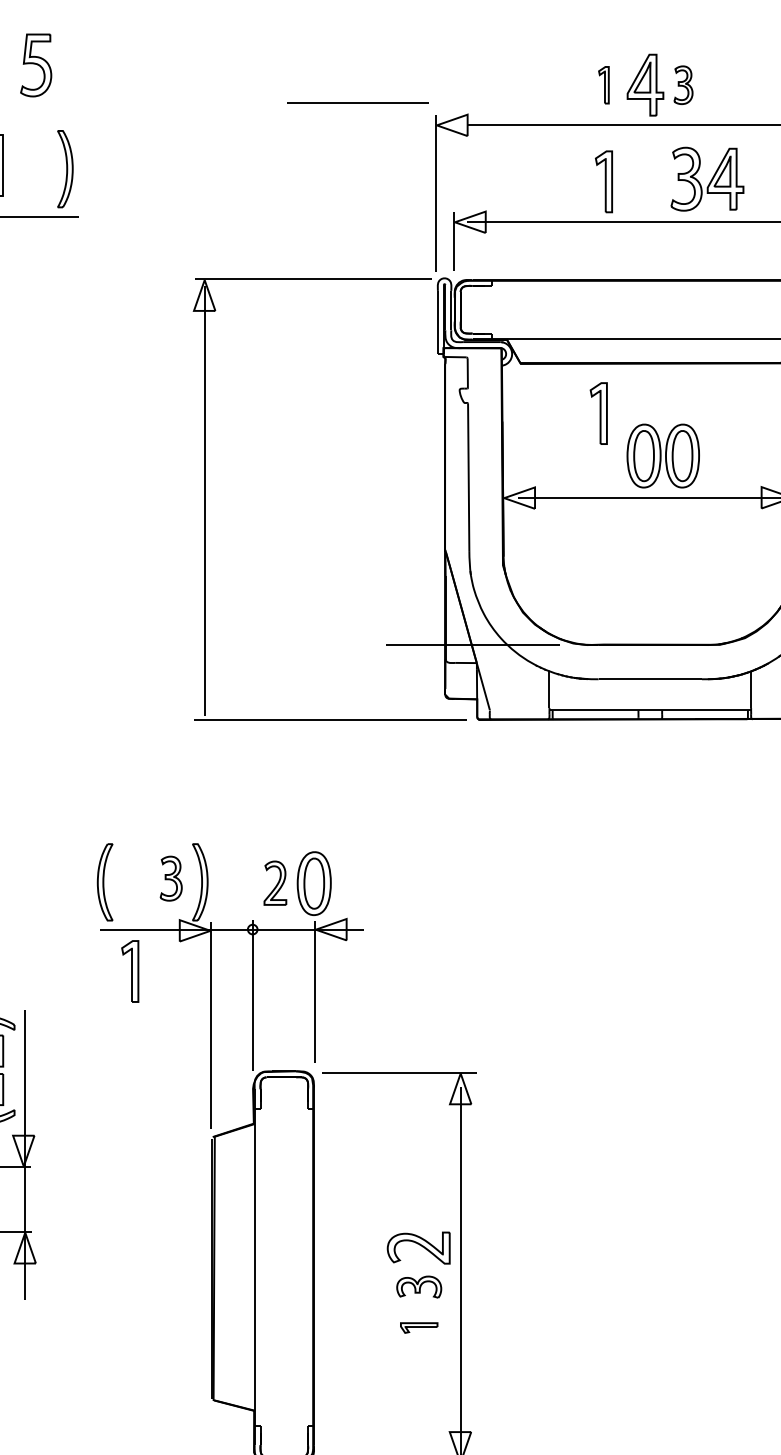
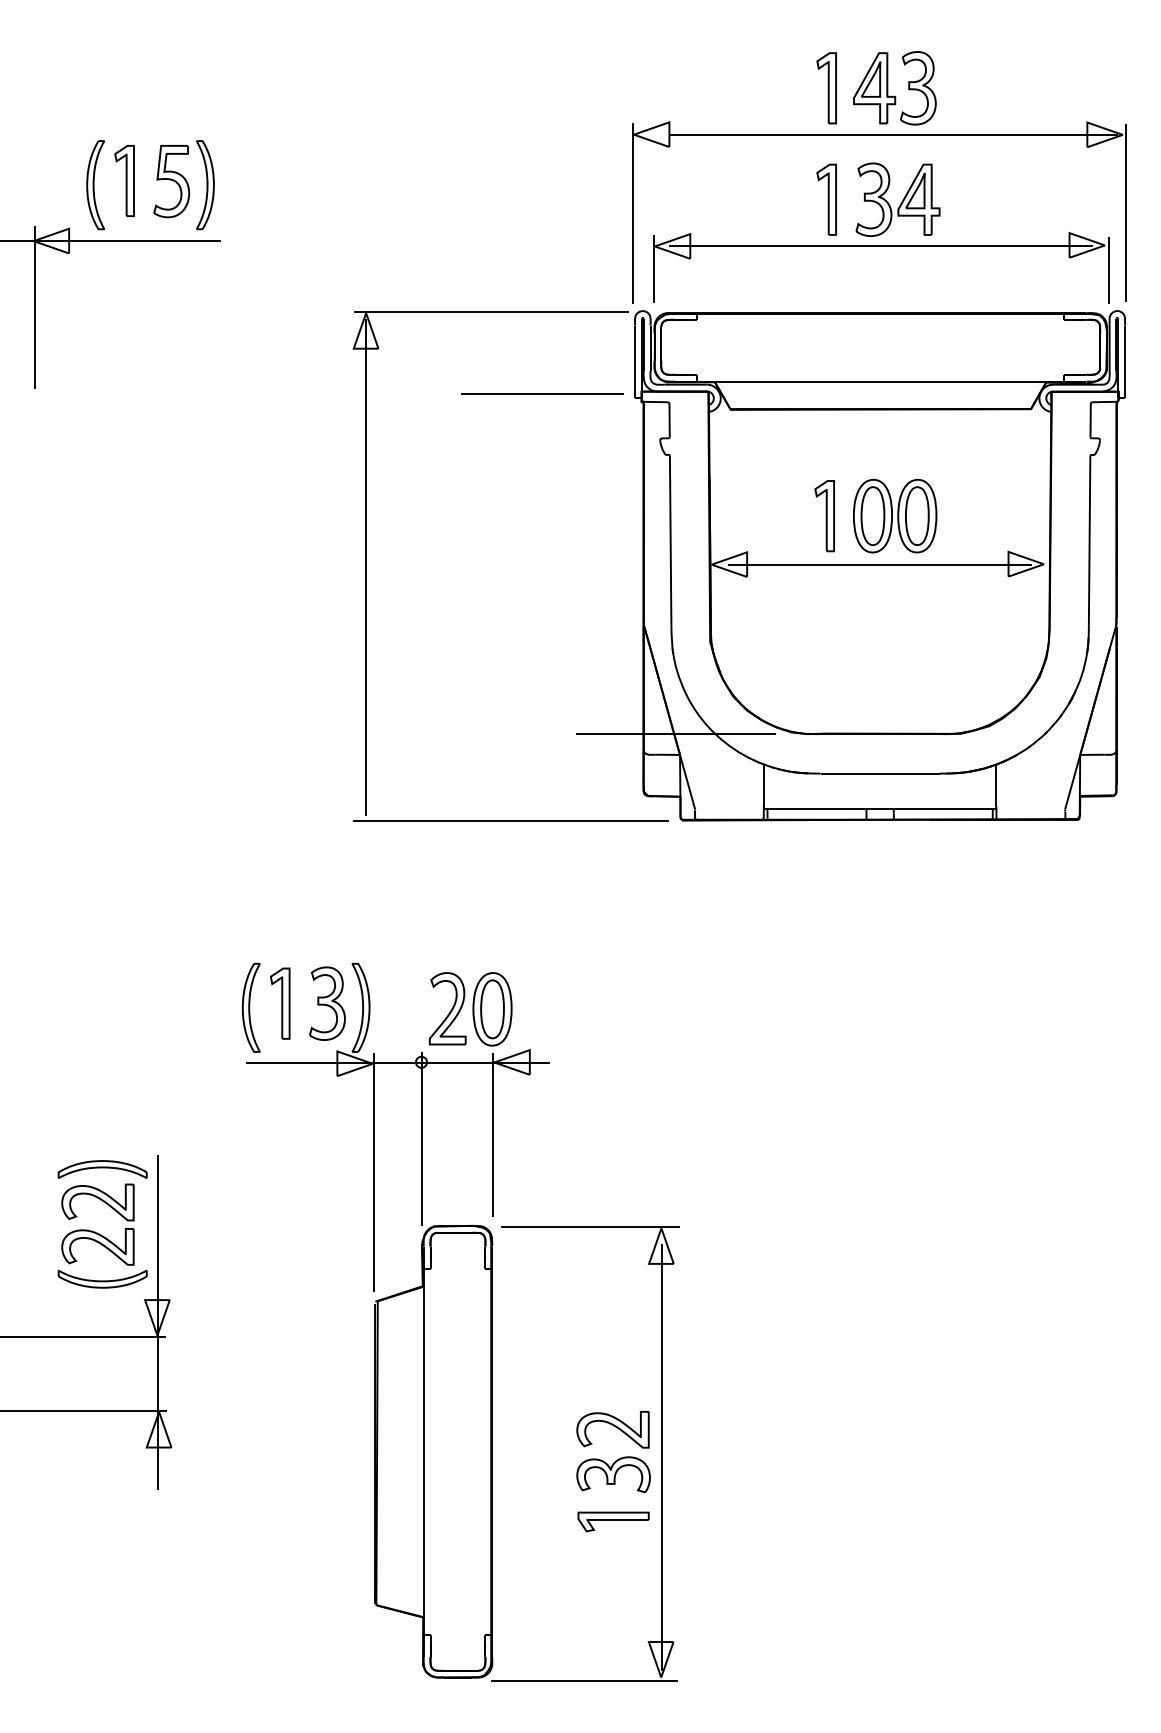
part: (35, 65) -> (171, 181), moved
part: (603, 85) -> (826, 88), size x1.67
part: (683, 85) -> (918, 88), size x1.67
line: (357, 102) -> (542, 393), moved
part: (706, 178) -> (897, 199), moved
part: (598, 413) -> (824, 516), moved
part: (171, 878) -> (327, 1003), size x1.43
part: (275, 882) -> (447, 1008), size x1.43
part: (129, 971) -> (279, 1003), moved
part: (419, 1286) -> (613, 1474), size x1.43
part: (419, 1327) -> (613, 1521), size x1.67

